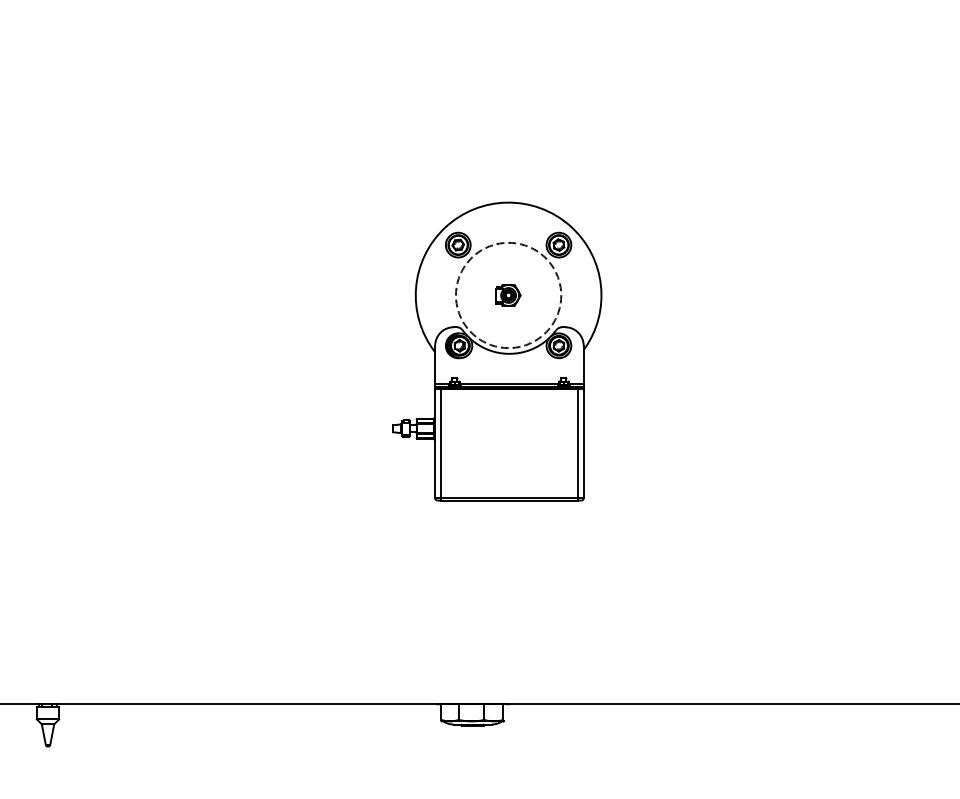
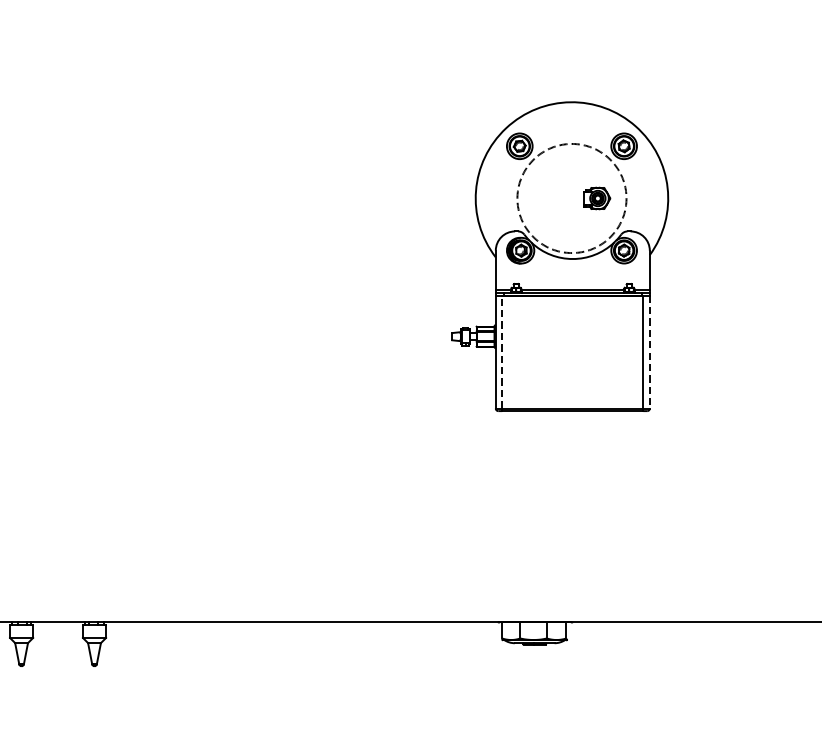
part: (508, 295) -> (597, 198), moved
line: (441, 443) -> (502, 351), solid -> dashed
line: (583, 444) -> (649, 352), solid -> dashed

